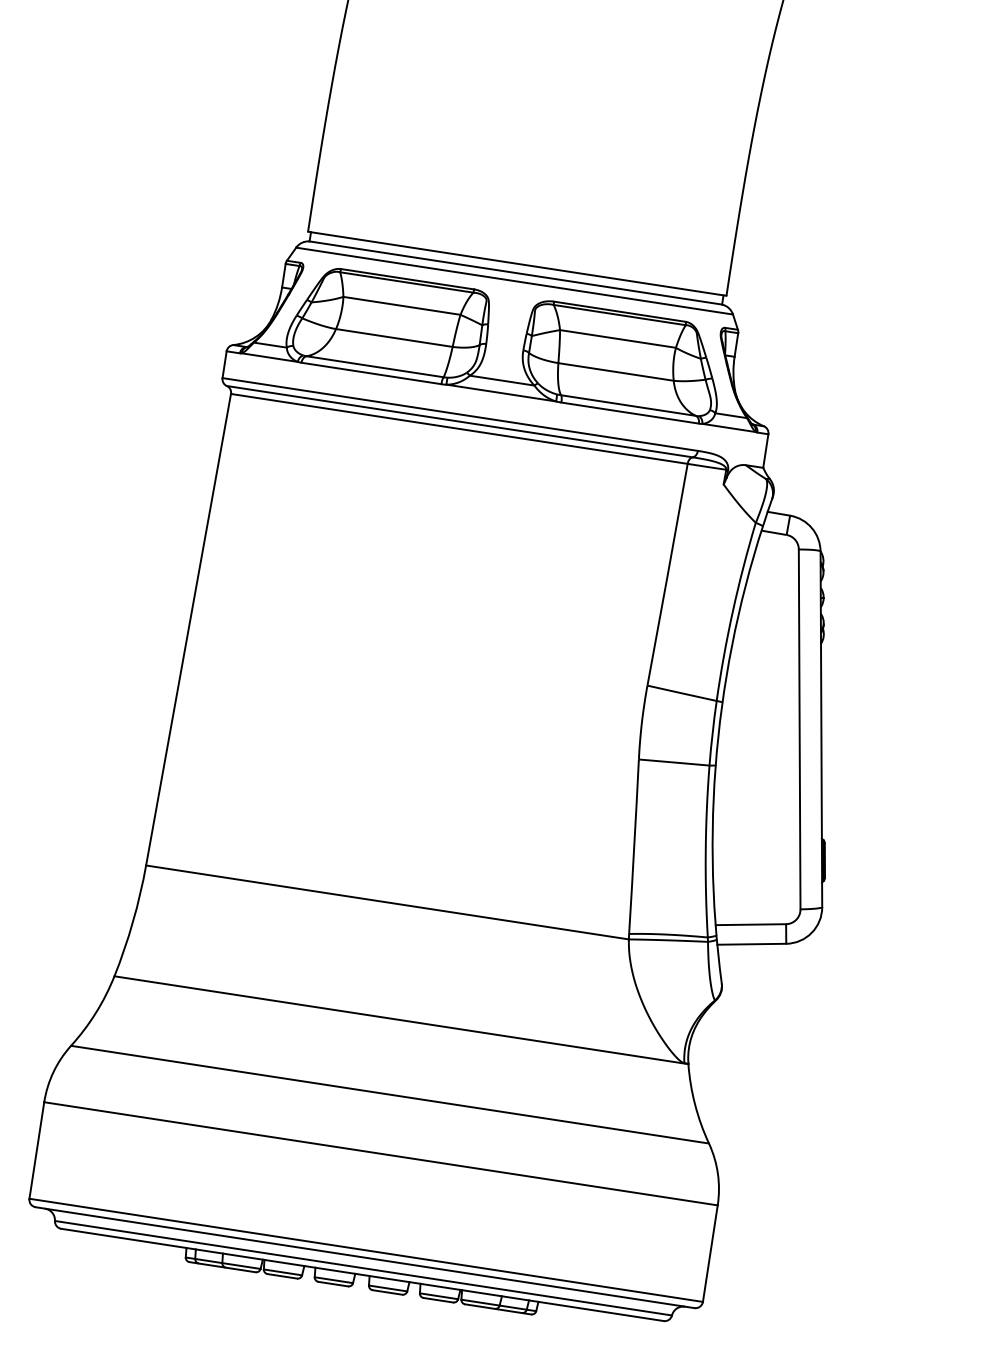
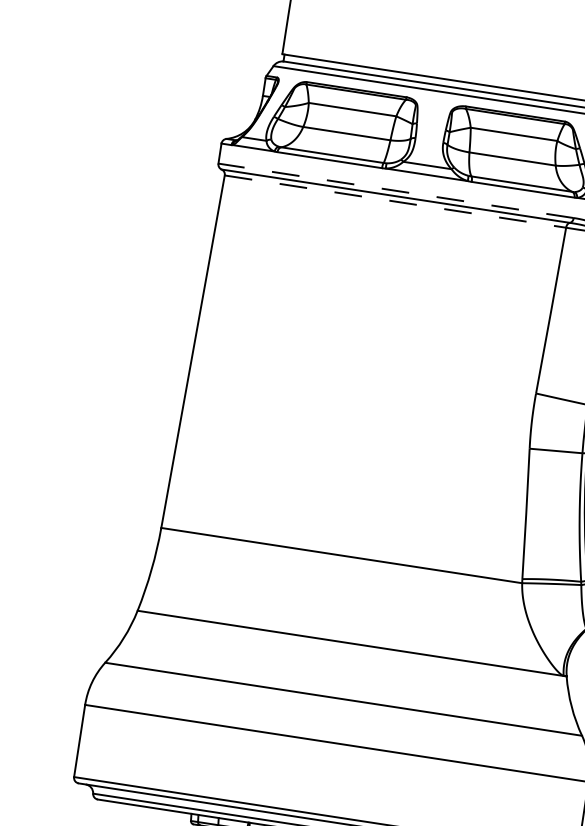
line: (459, 414) -> (395, 190), solid -> dashed
line: (459, 428) -> (395, 201), solid -> dashed

